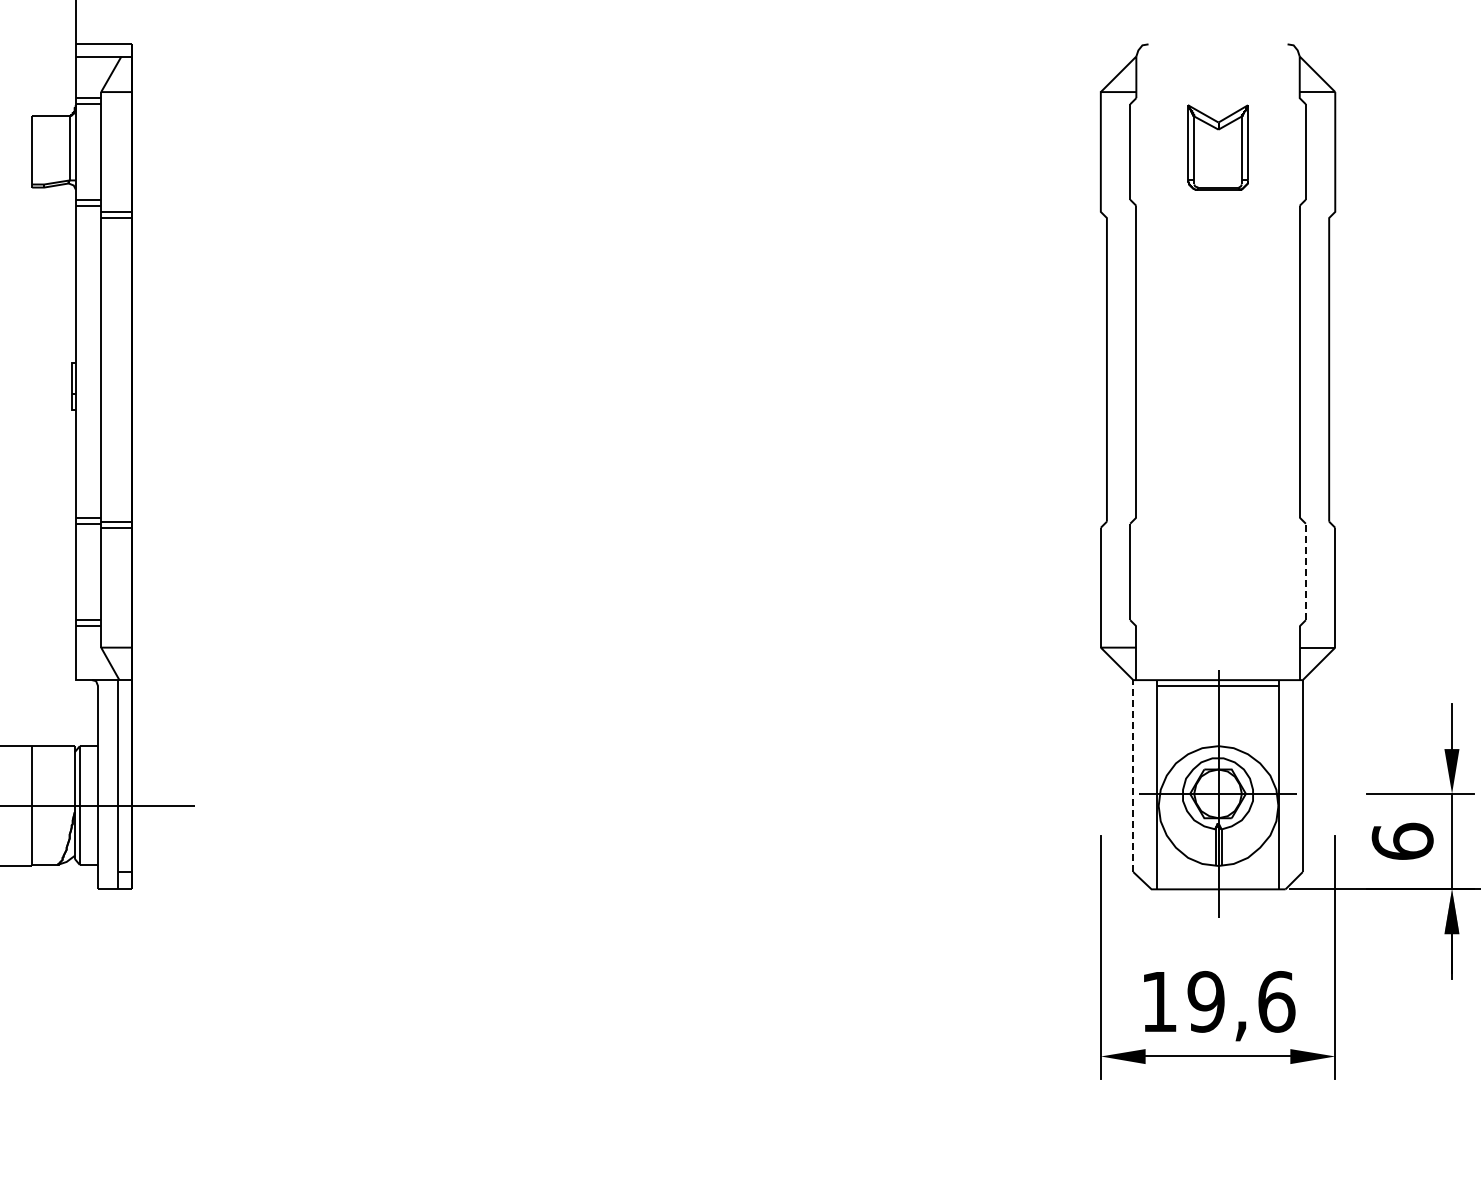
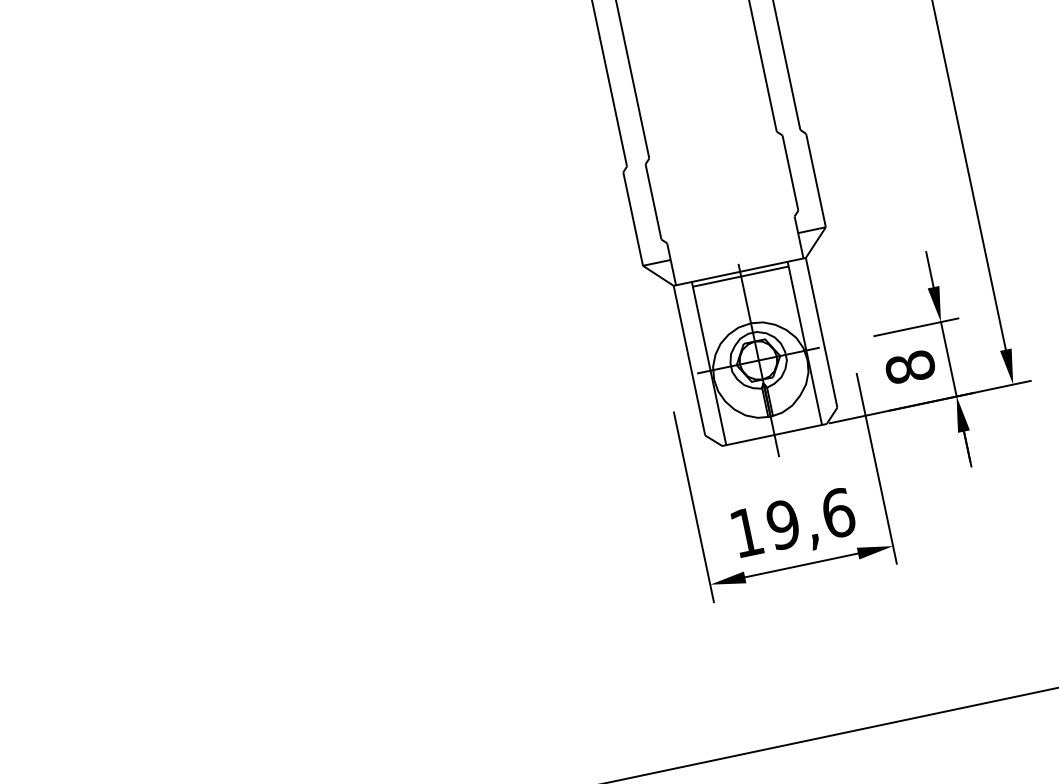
line: (1305, 571) -> (790, 172), dashed -> solid
line: (1133, 776) -> (689, 360), dashed -> solid
text: (1402, 841) -> (910, 367), 6 -> 8

